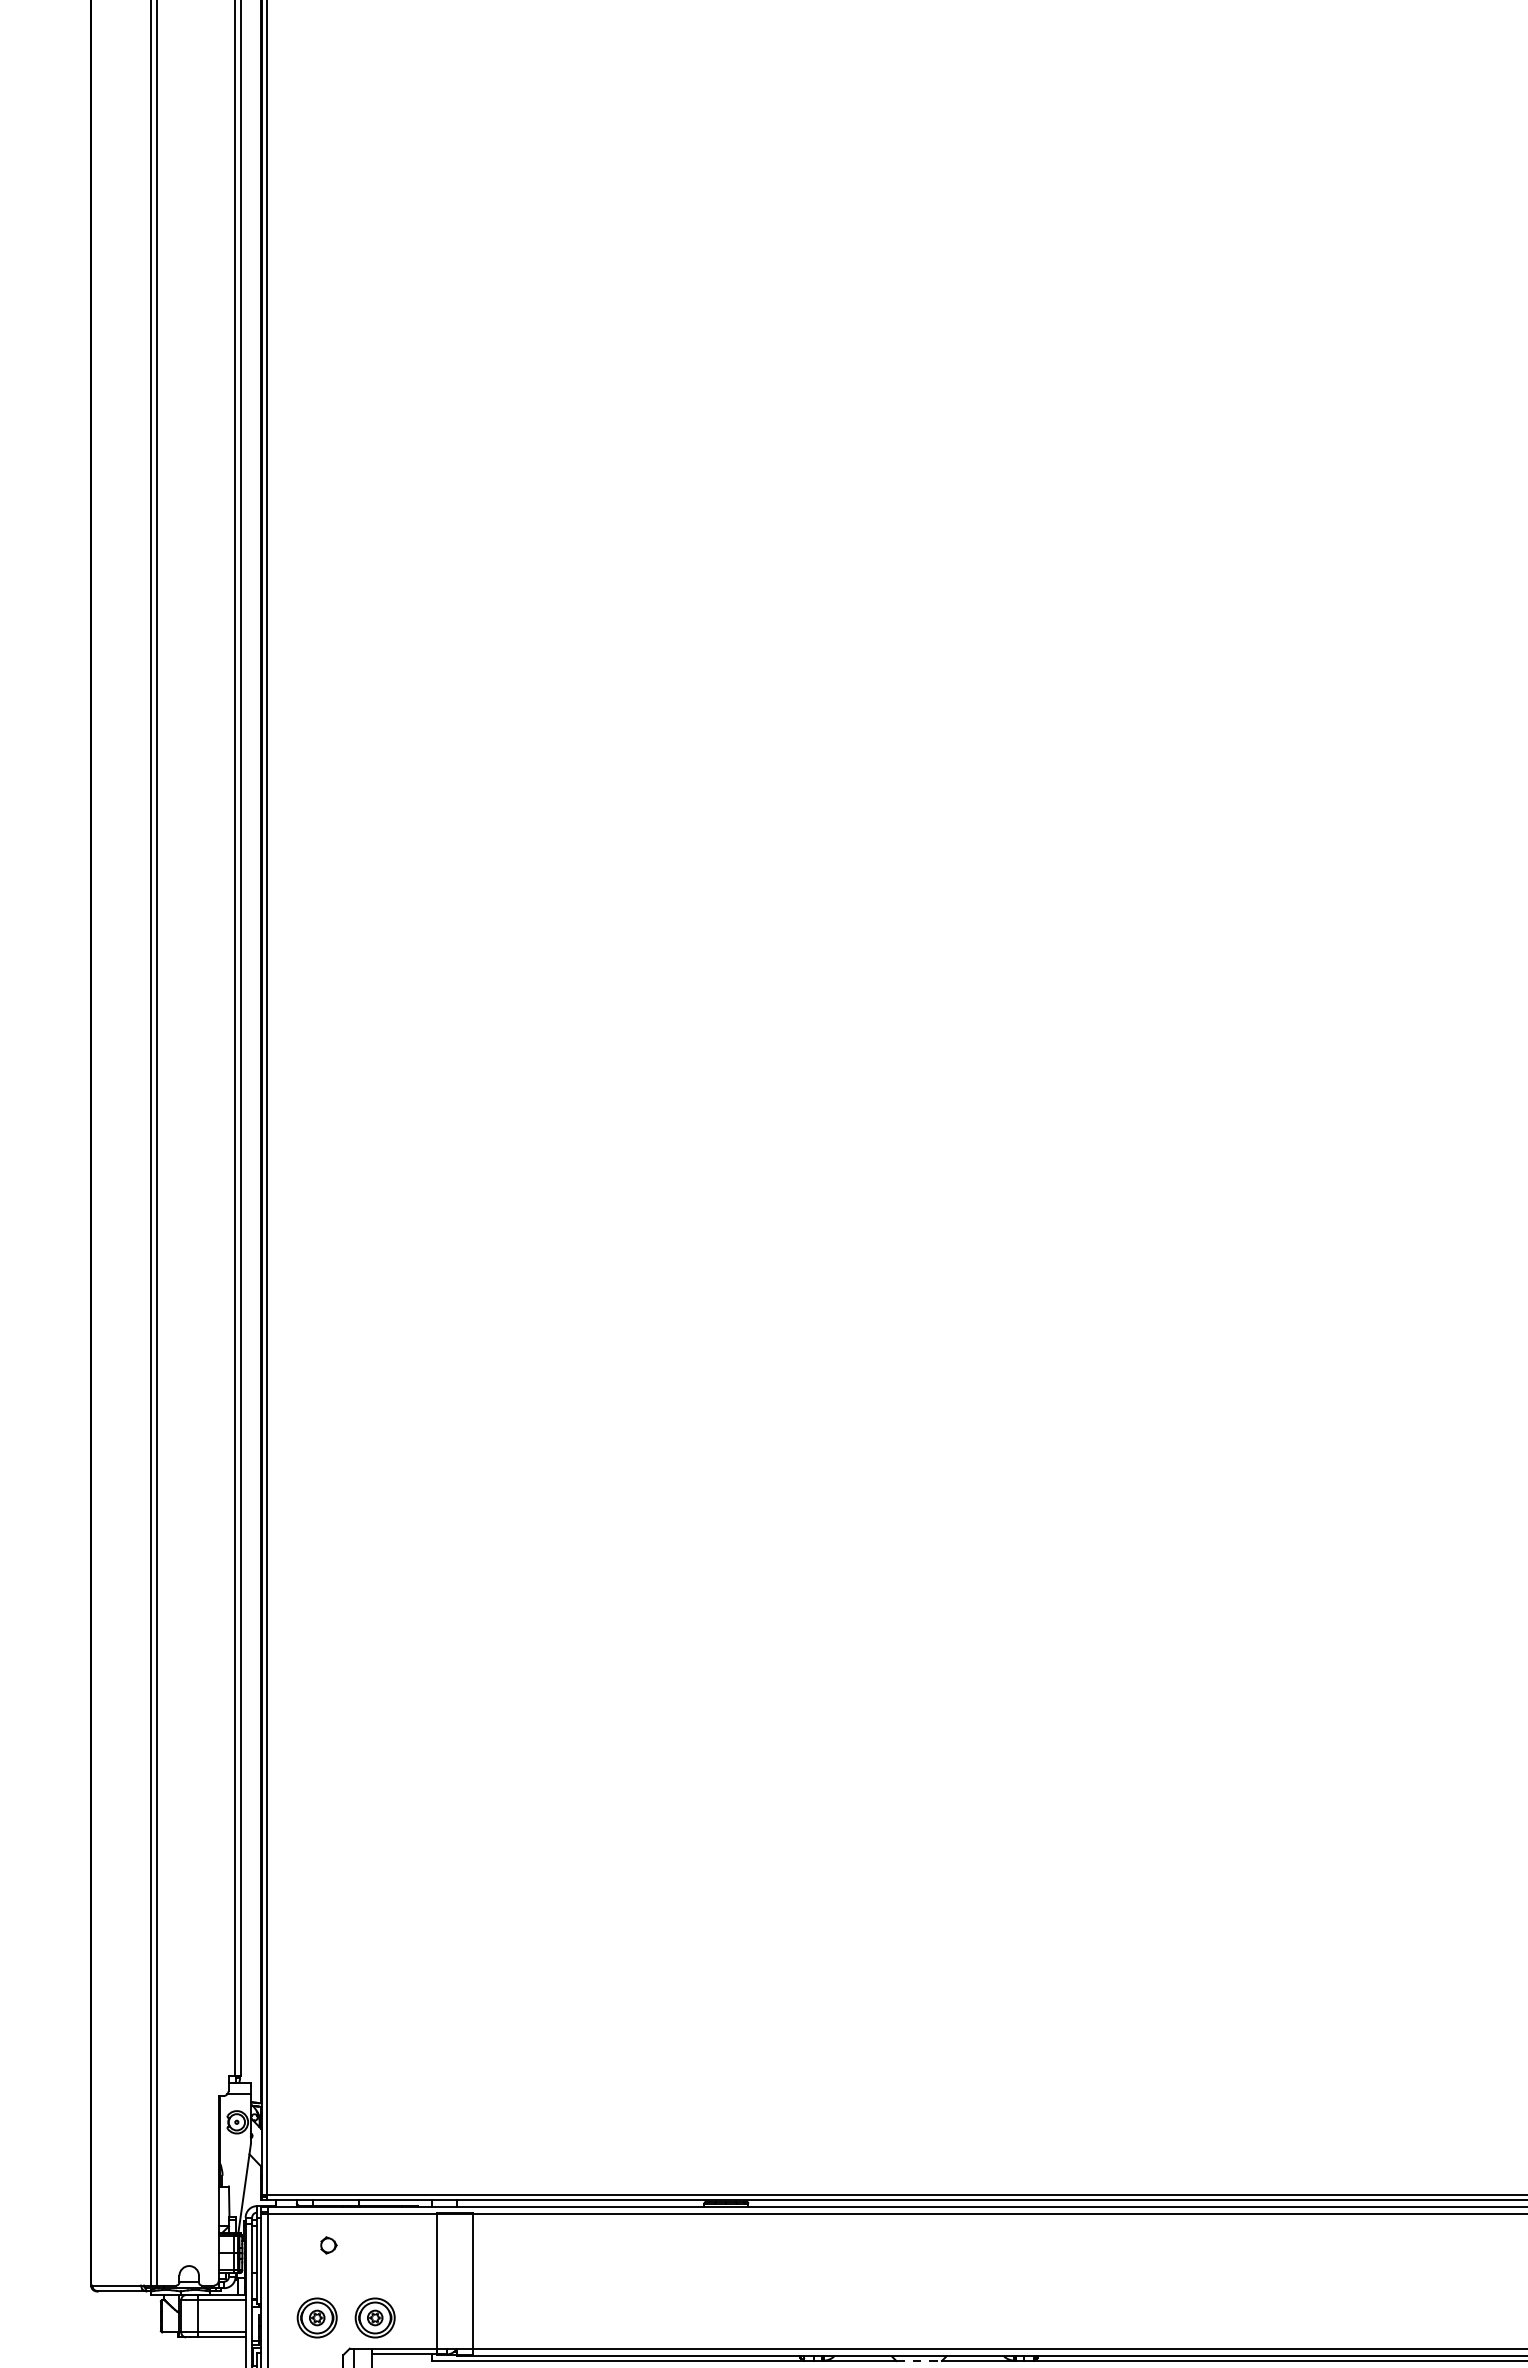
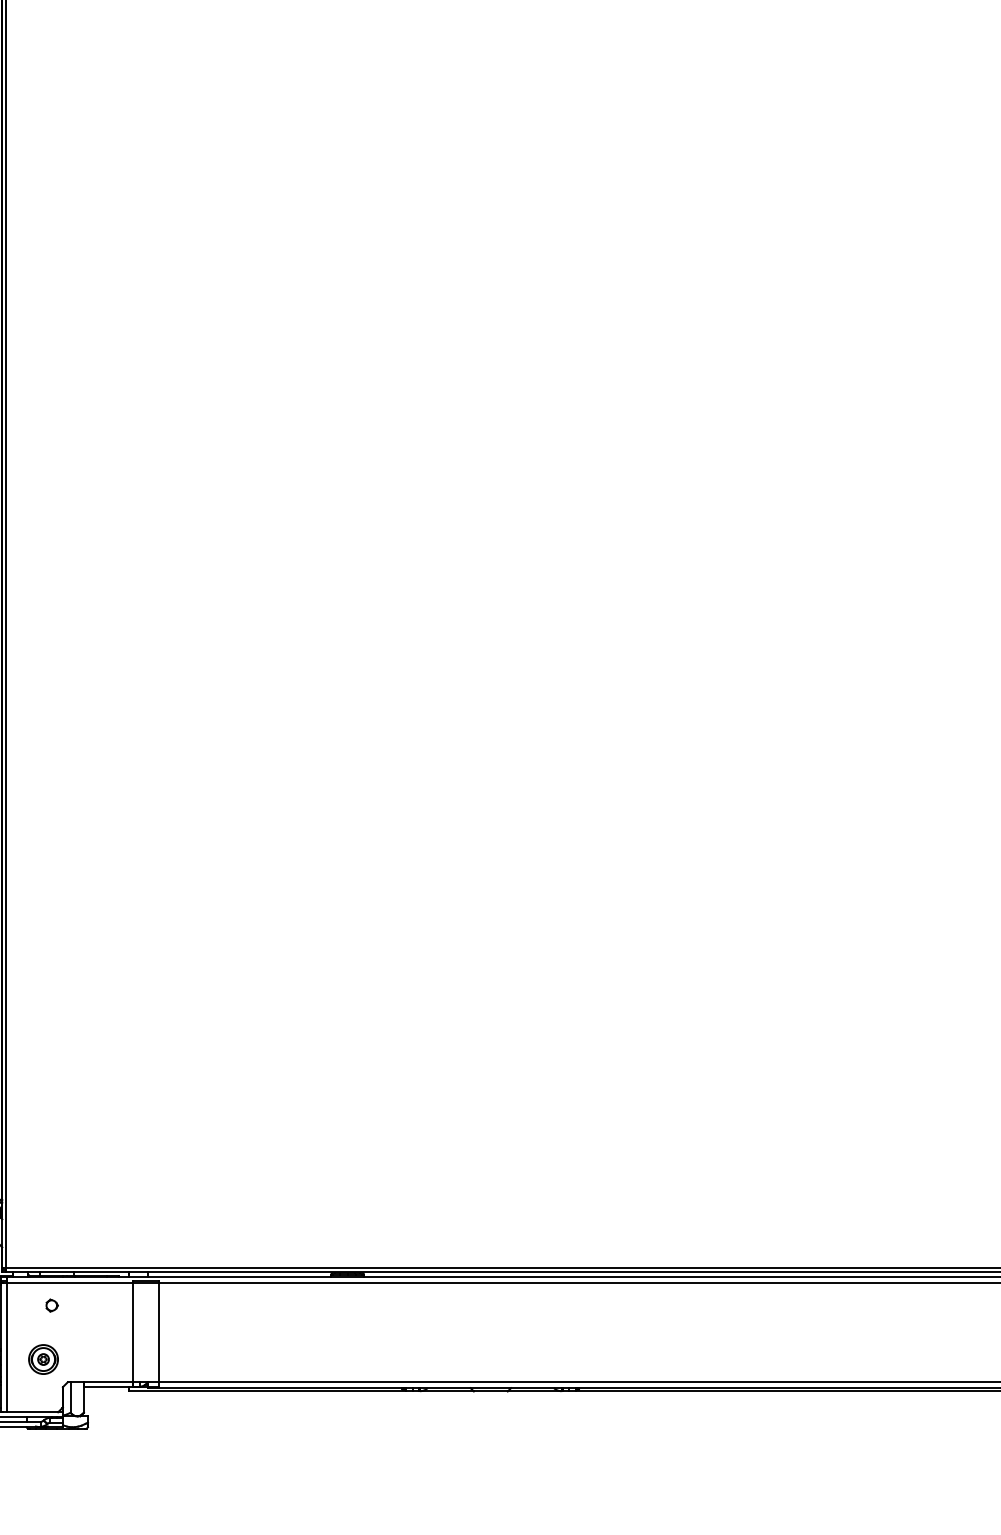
part: (374, 2317) -> (86, 1359), removed
line: (919, 2360) -> (491, 1391), dashed -> solid

